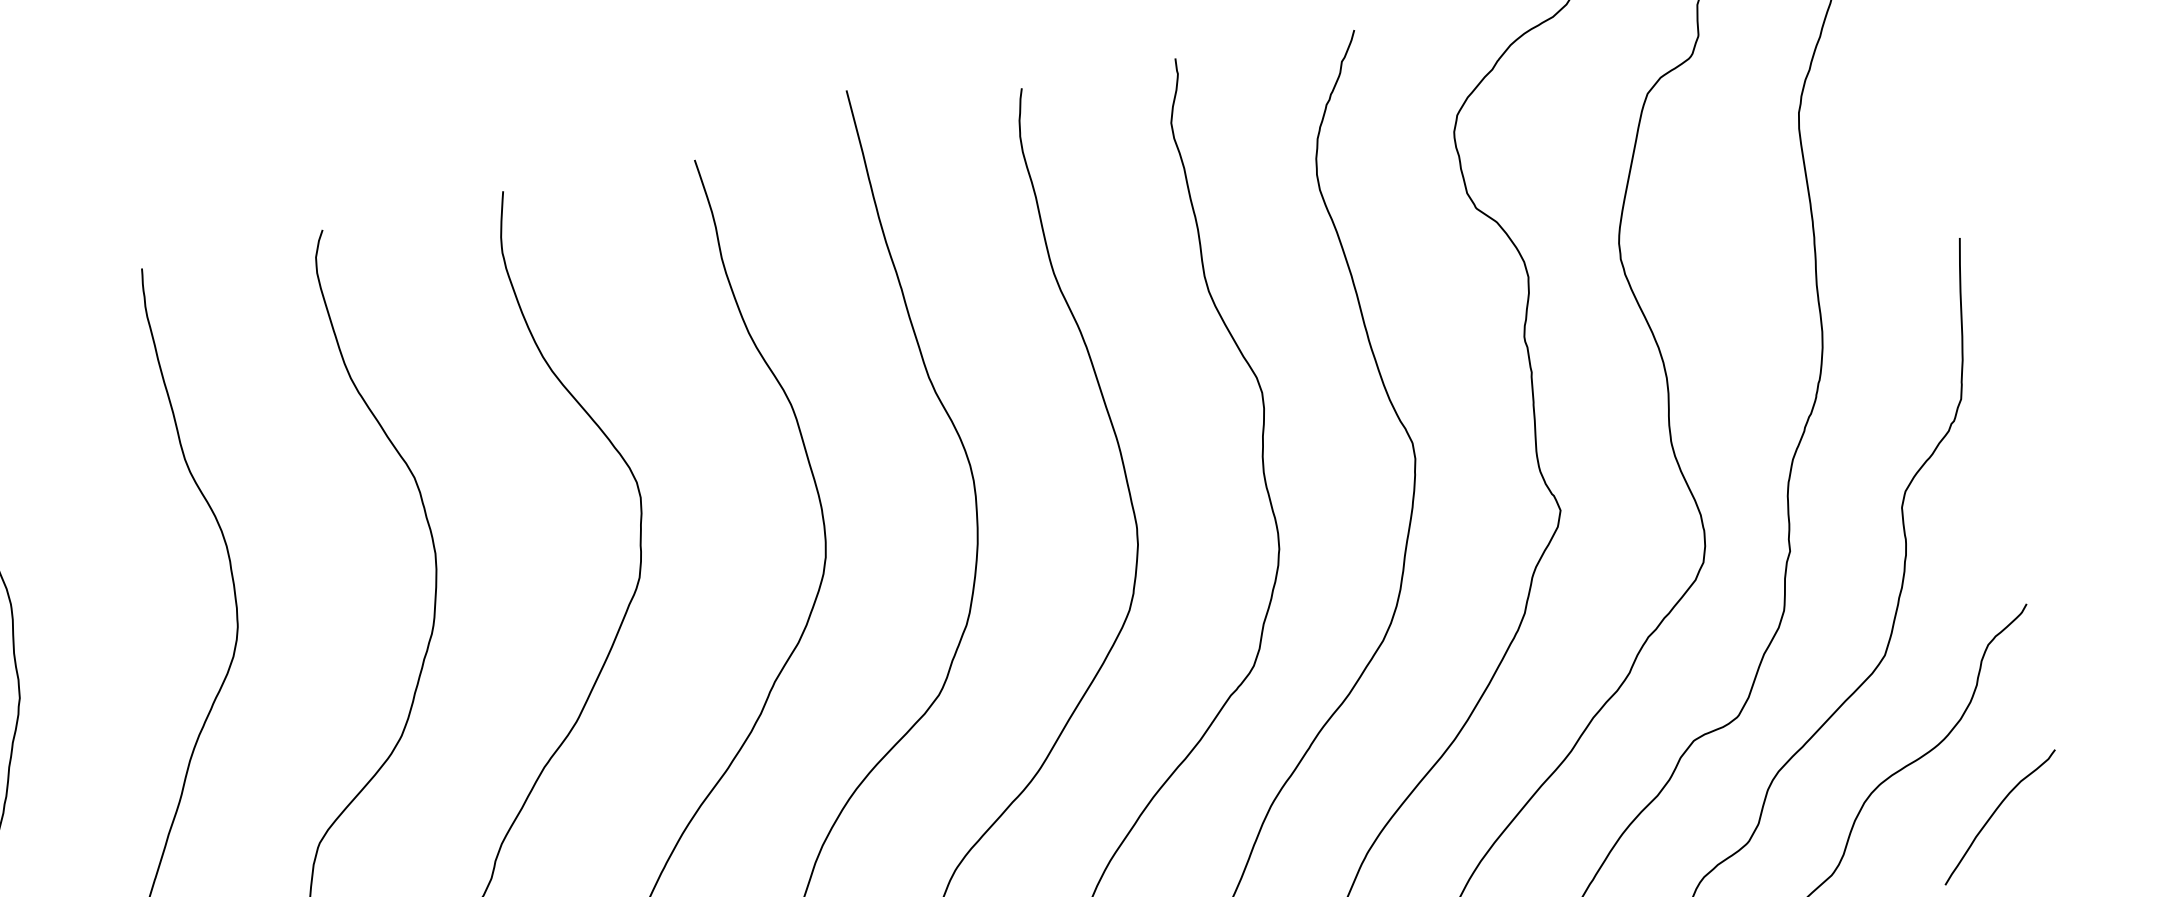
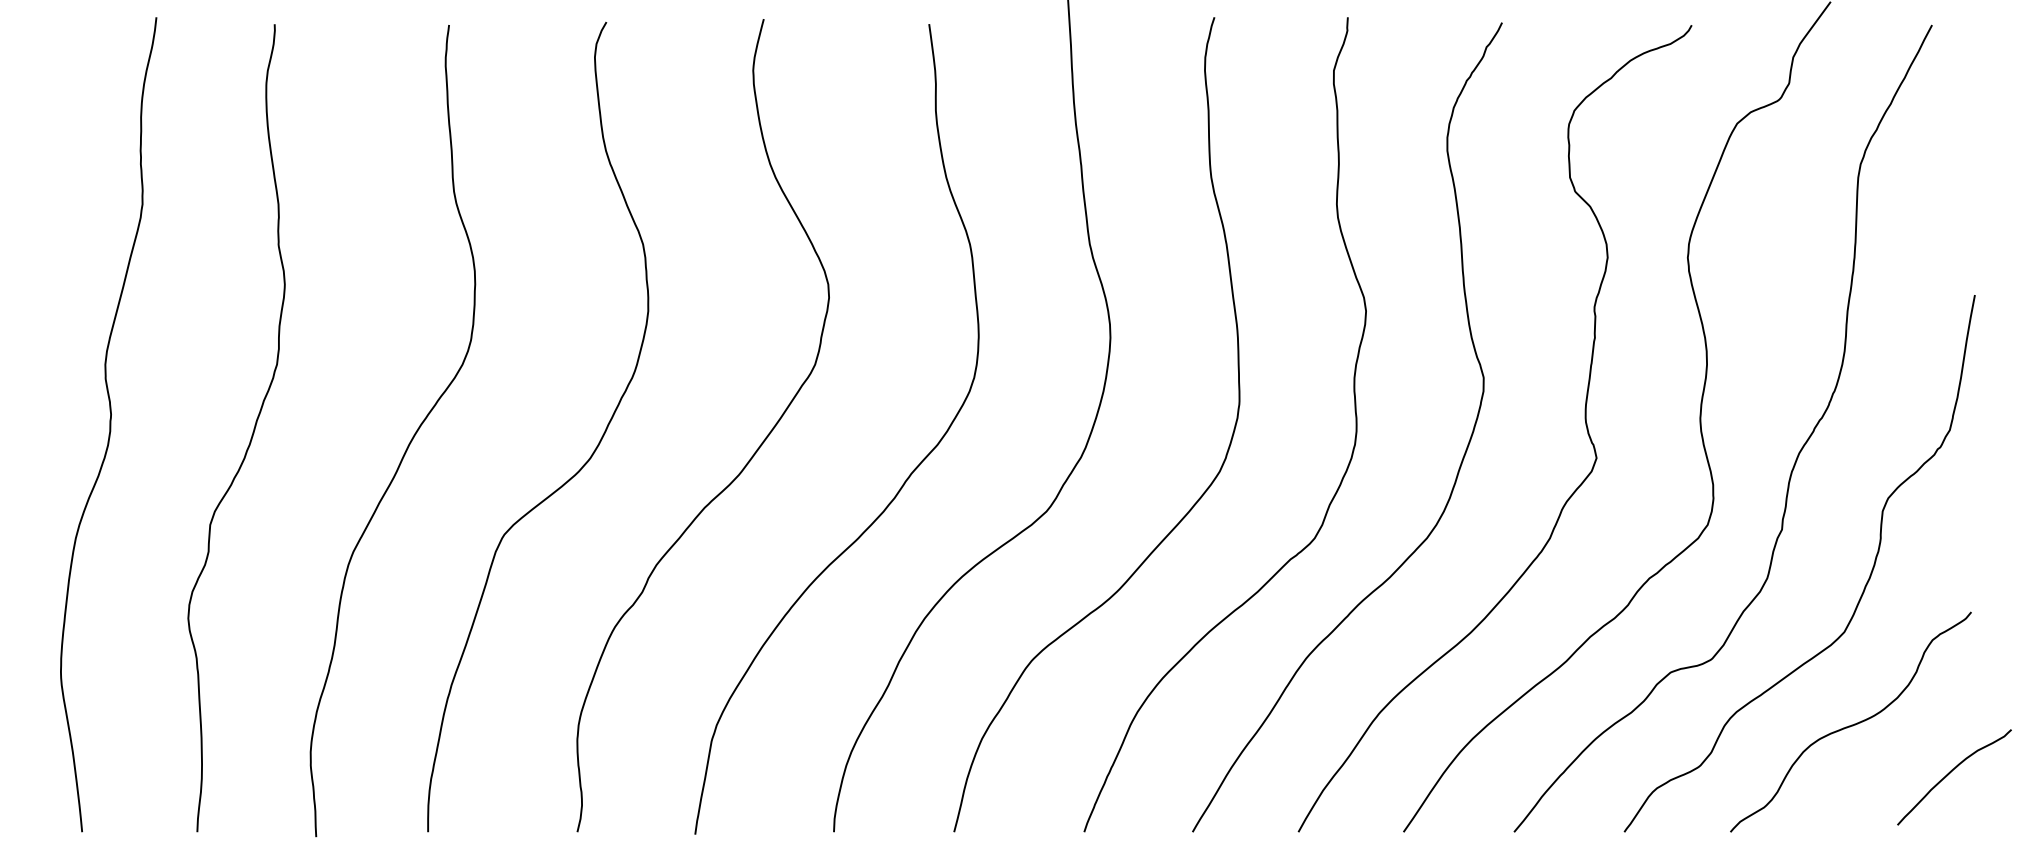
curve: (1994, 813) -> (1950, 773), moved

